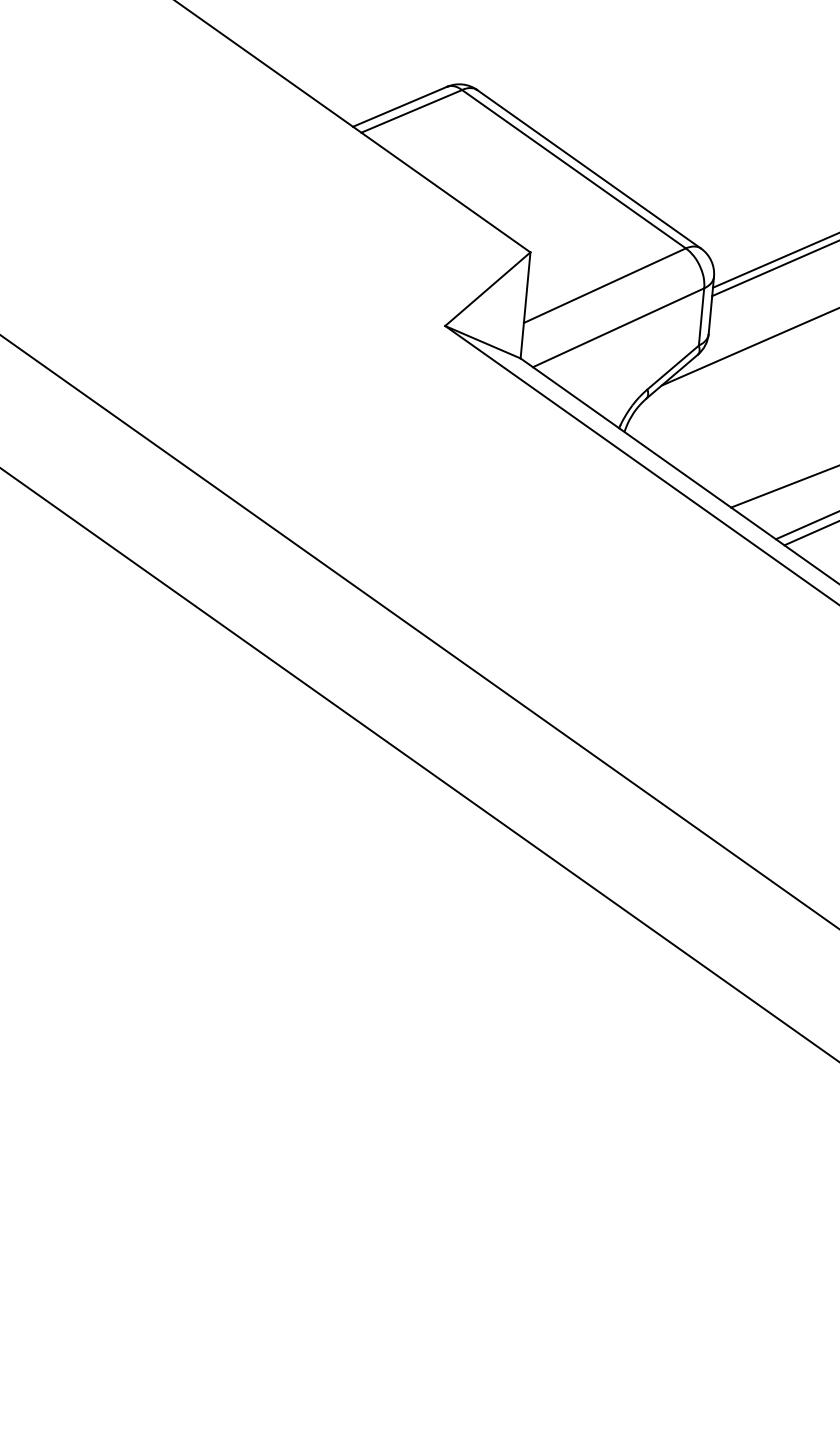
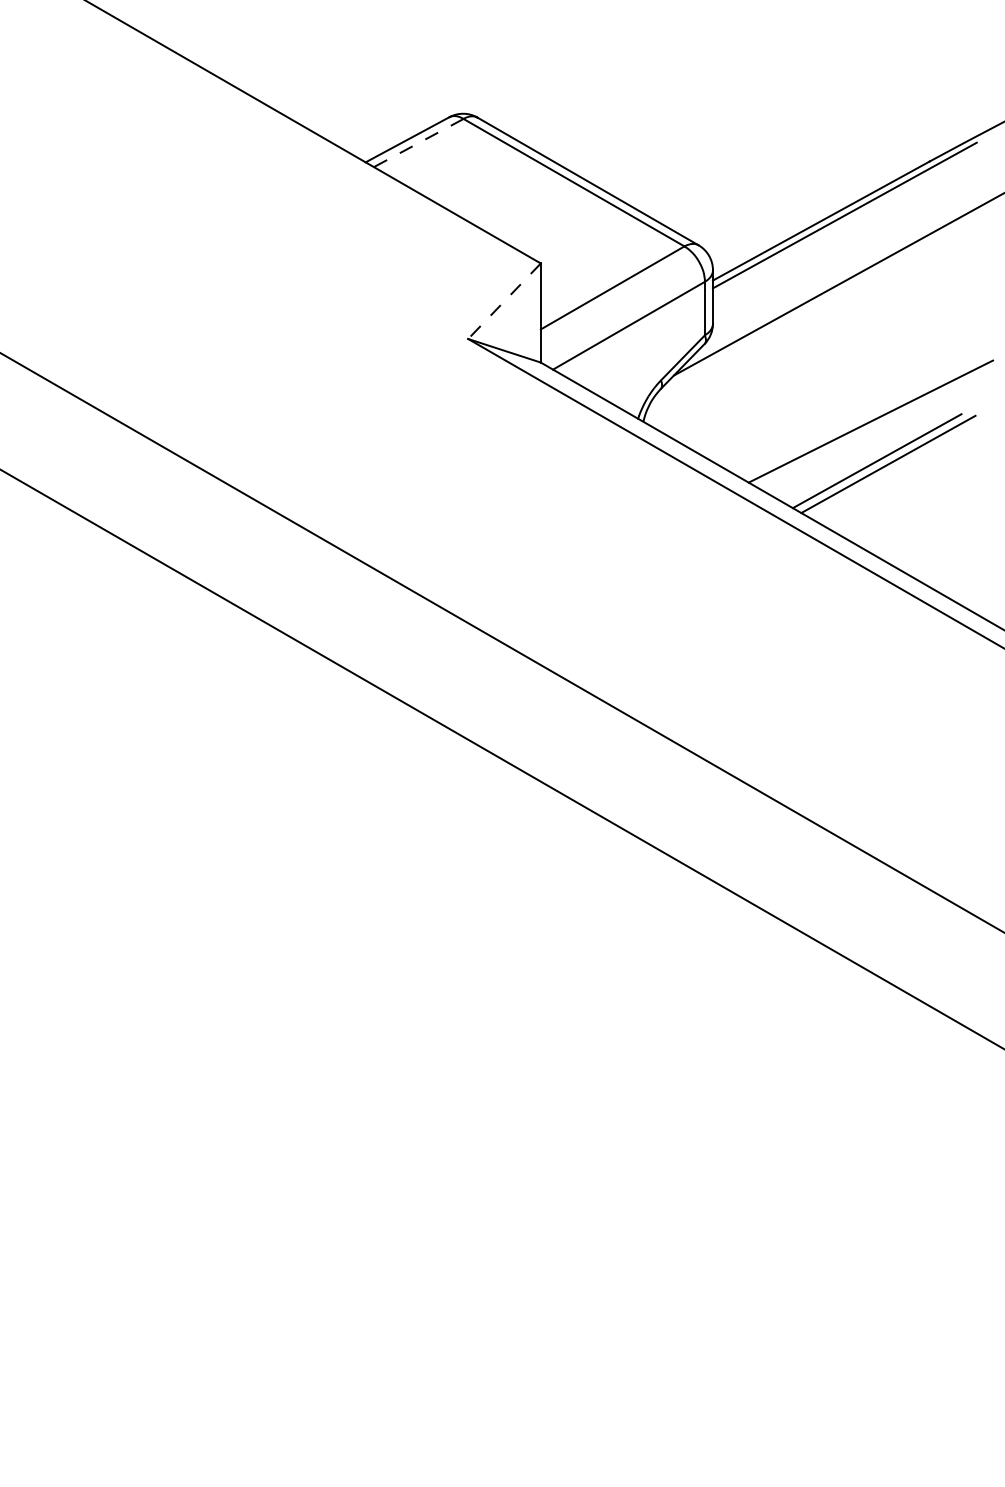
line: (411, 111) -> (418, 143), solid -> dashed
line: (487, 289) -> (504, 301), solid -> dashed

